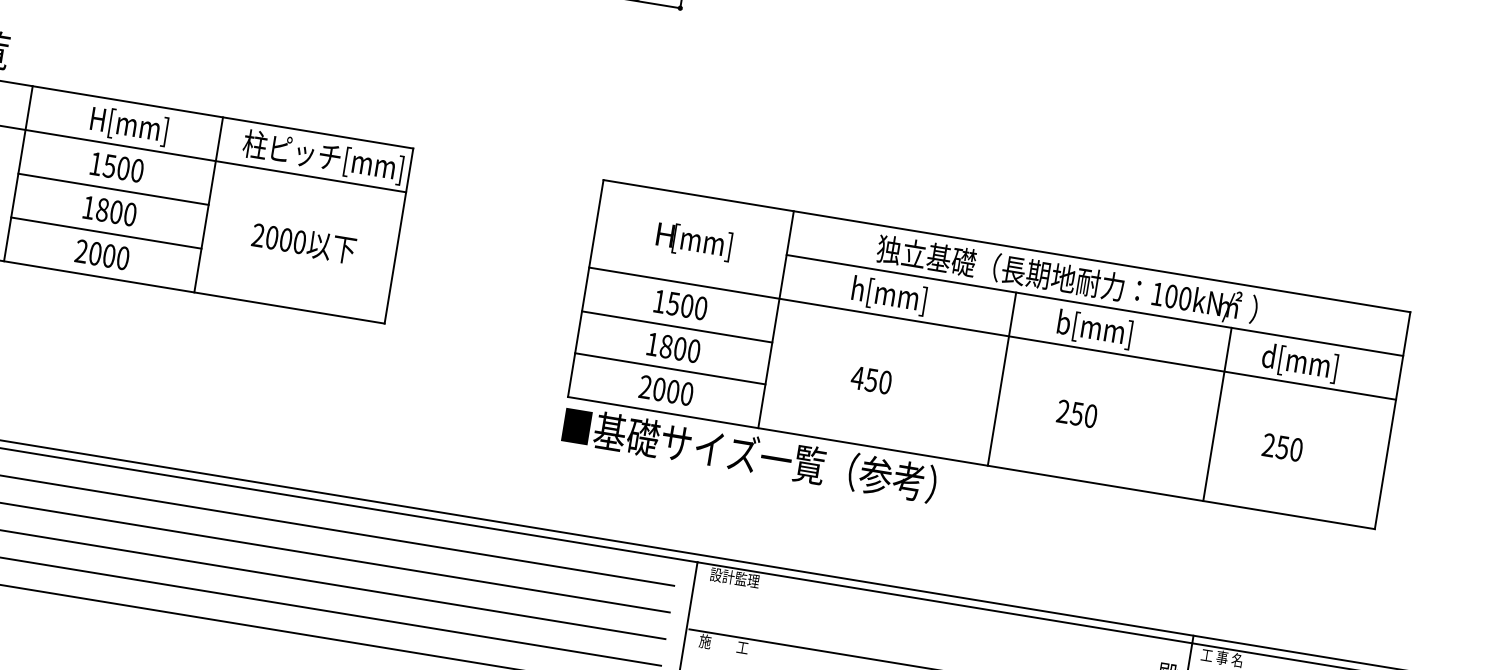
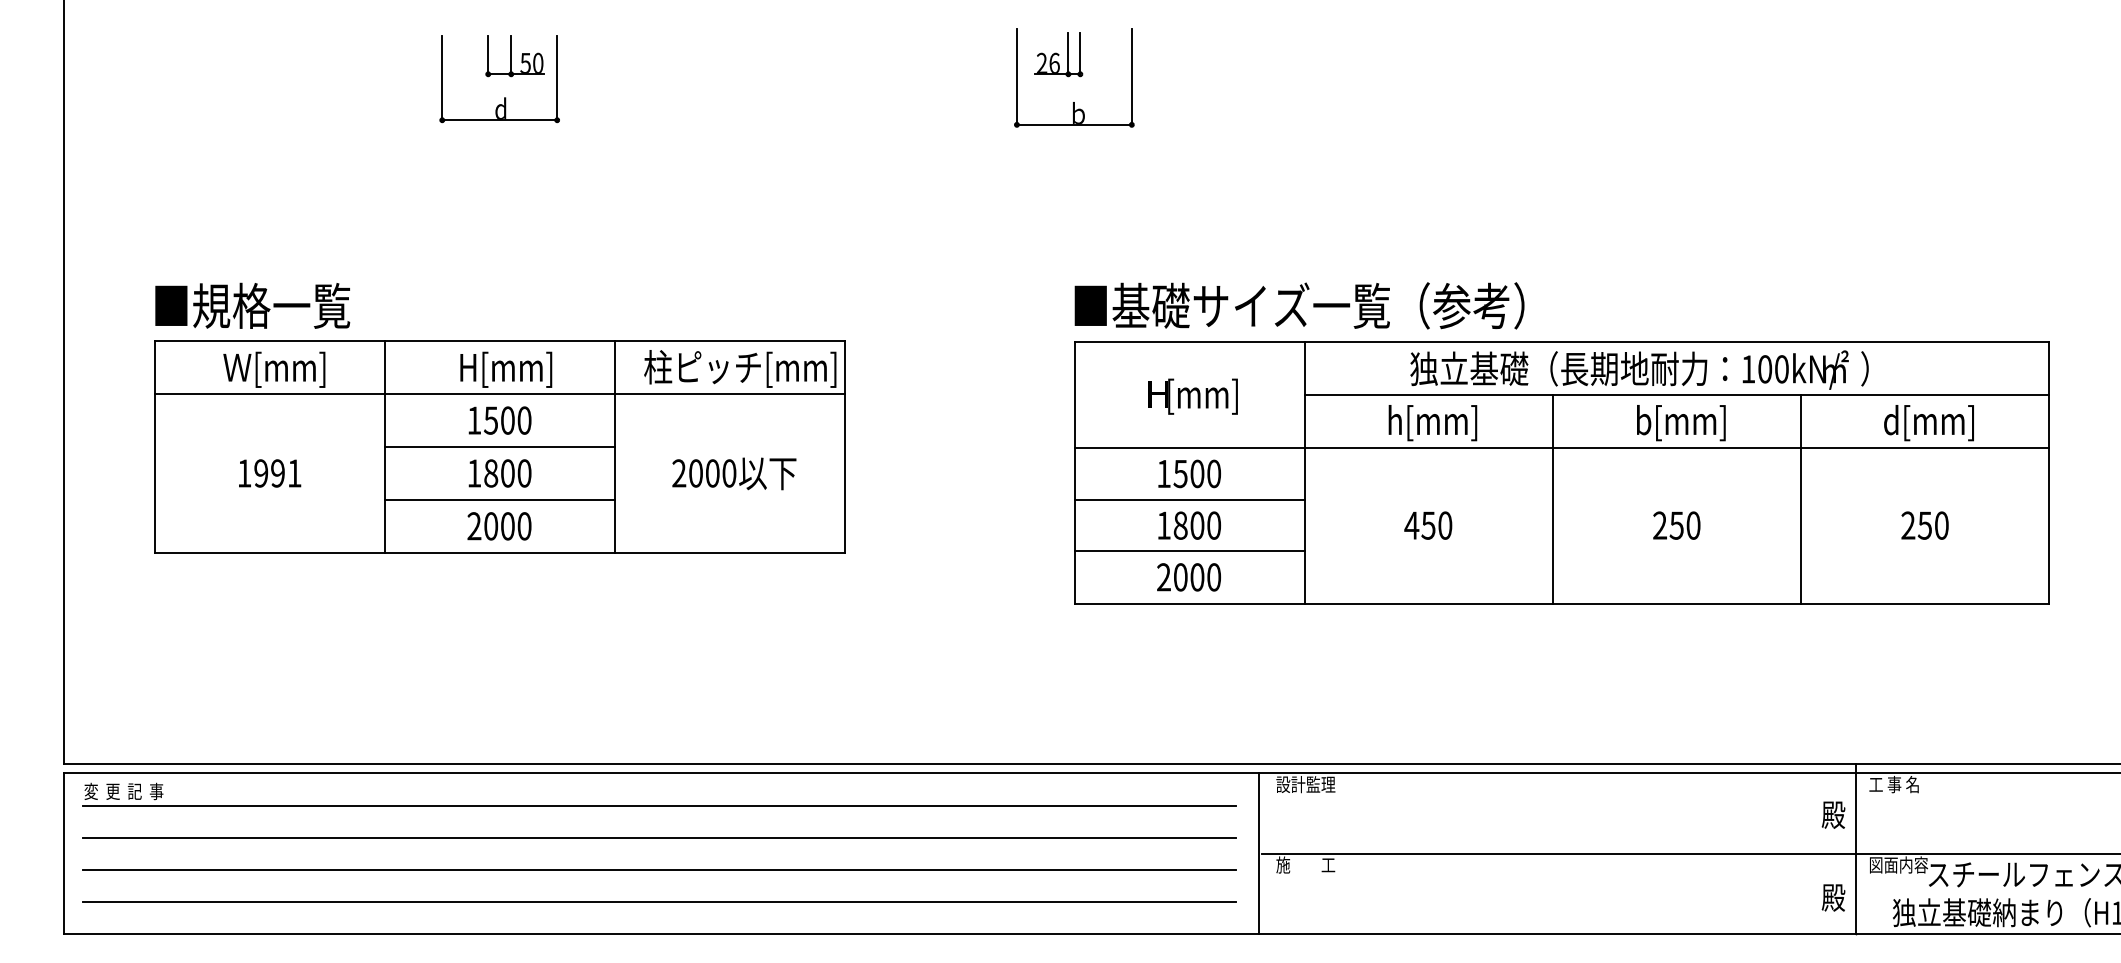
line: (1001, 378) -> (1552, 498), moved
line: (1217, 413) -> (1801, 498), moved
text: (749, 454) -> (1299, 305), moved

